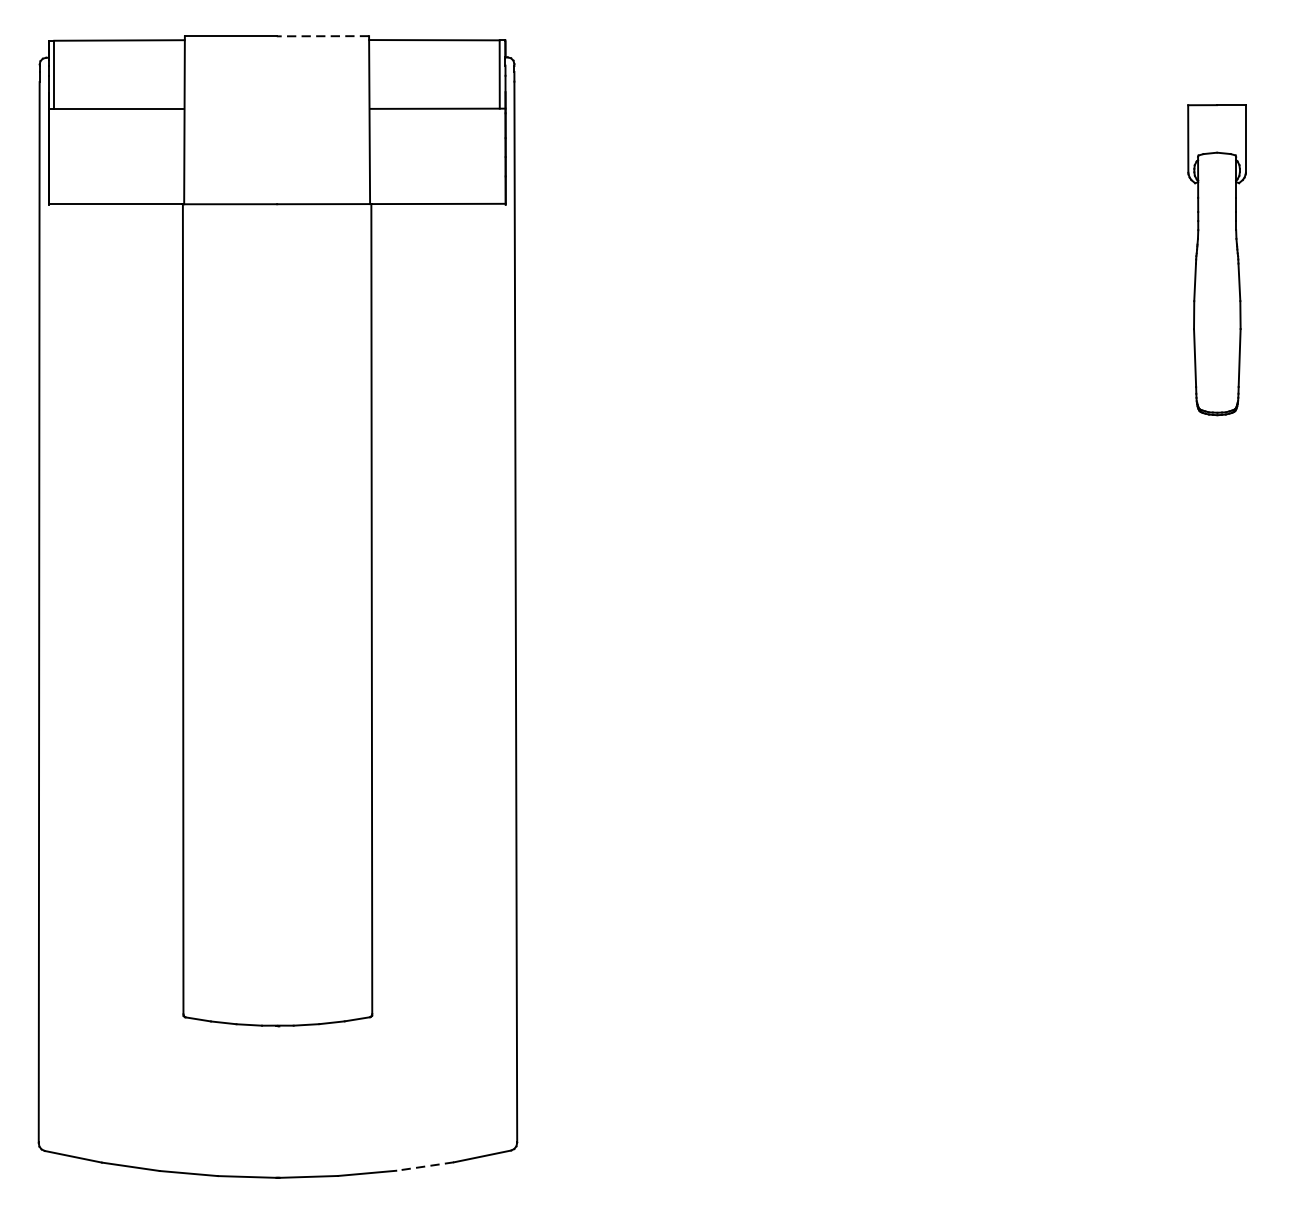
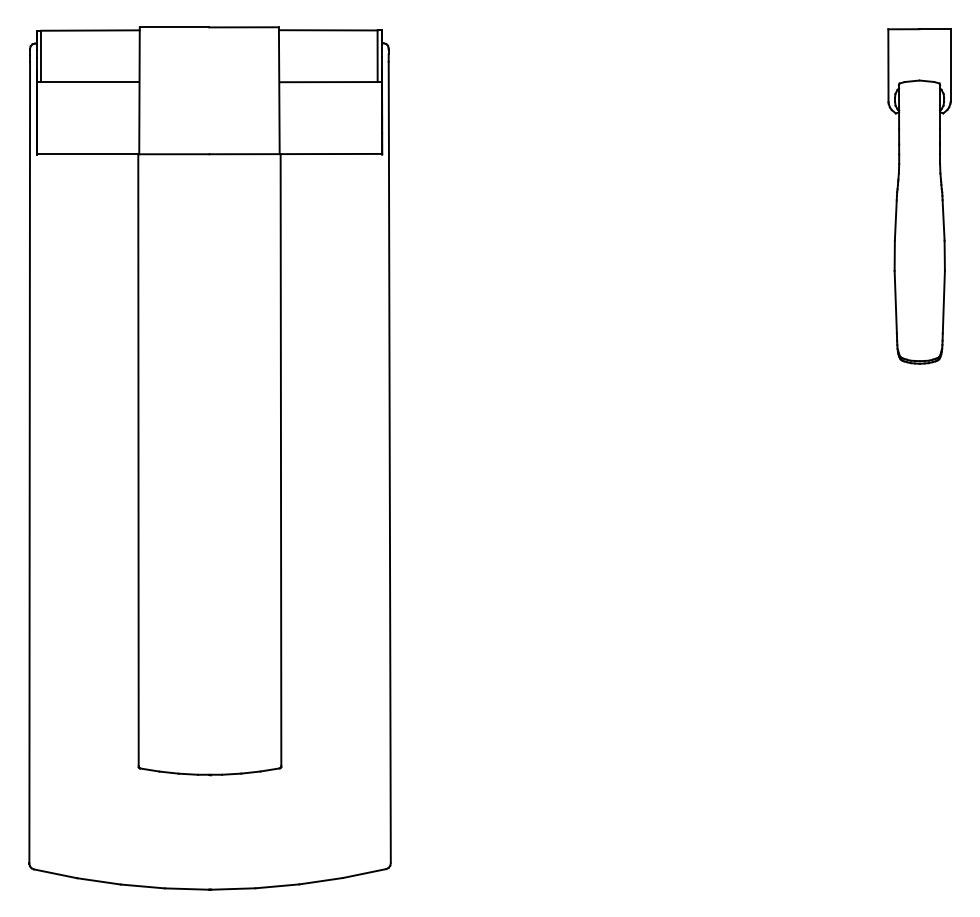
line: (323, 36) -> (244, 27), dashed -> solid
part: (1217, 260) -> (919, 196), size x1.43
line: (424, 1166) -> (320, 881), dashed -> solid

